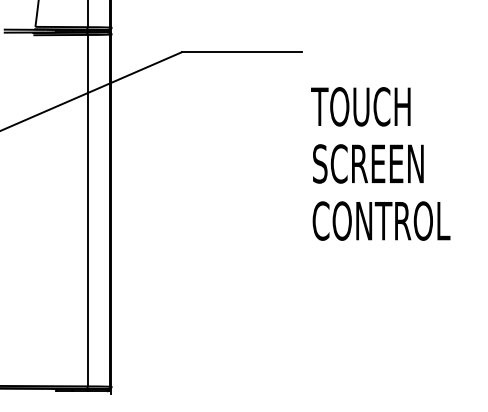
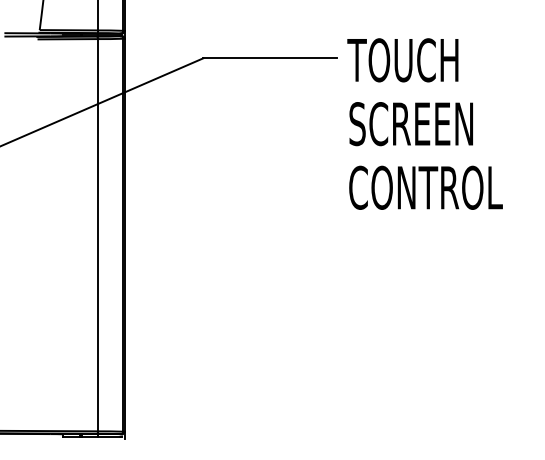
text: (380, 163) -> (424, 123), moved

